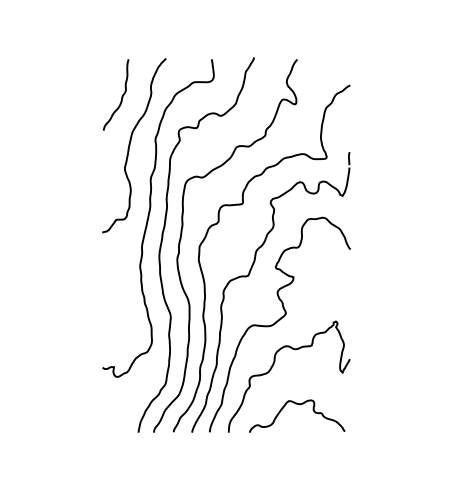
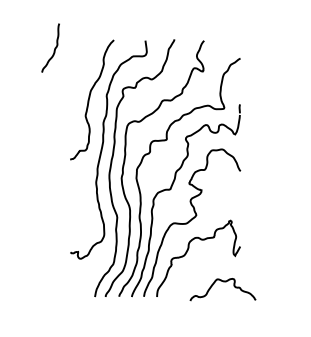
curve: (121, 95) -> (54, 48), moved
curve: (297, 405) -> (223, 282), moved

